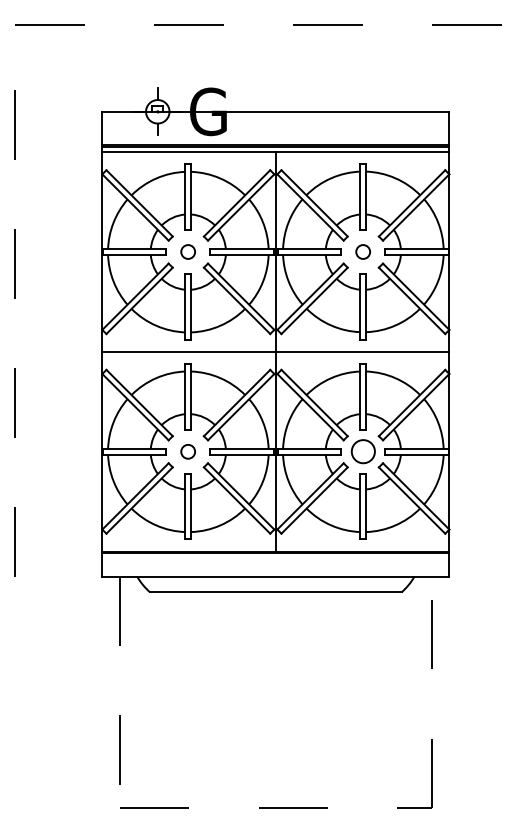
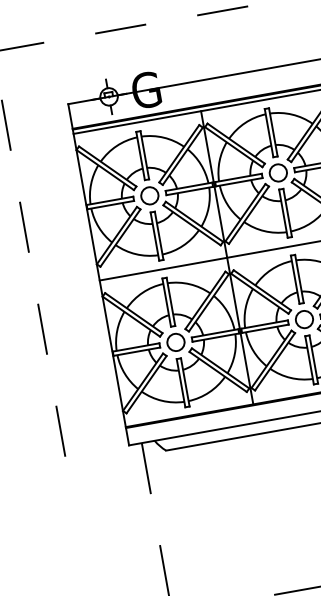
circle: (187, 251) -> (149, 195), size x1.67
circle: (362, 251) -> (277, 172), size x1.67
circle: (187, 451) -> (175, 342), size x1.67

